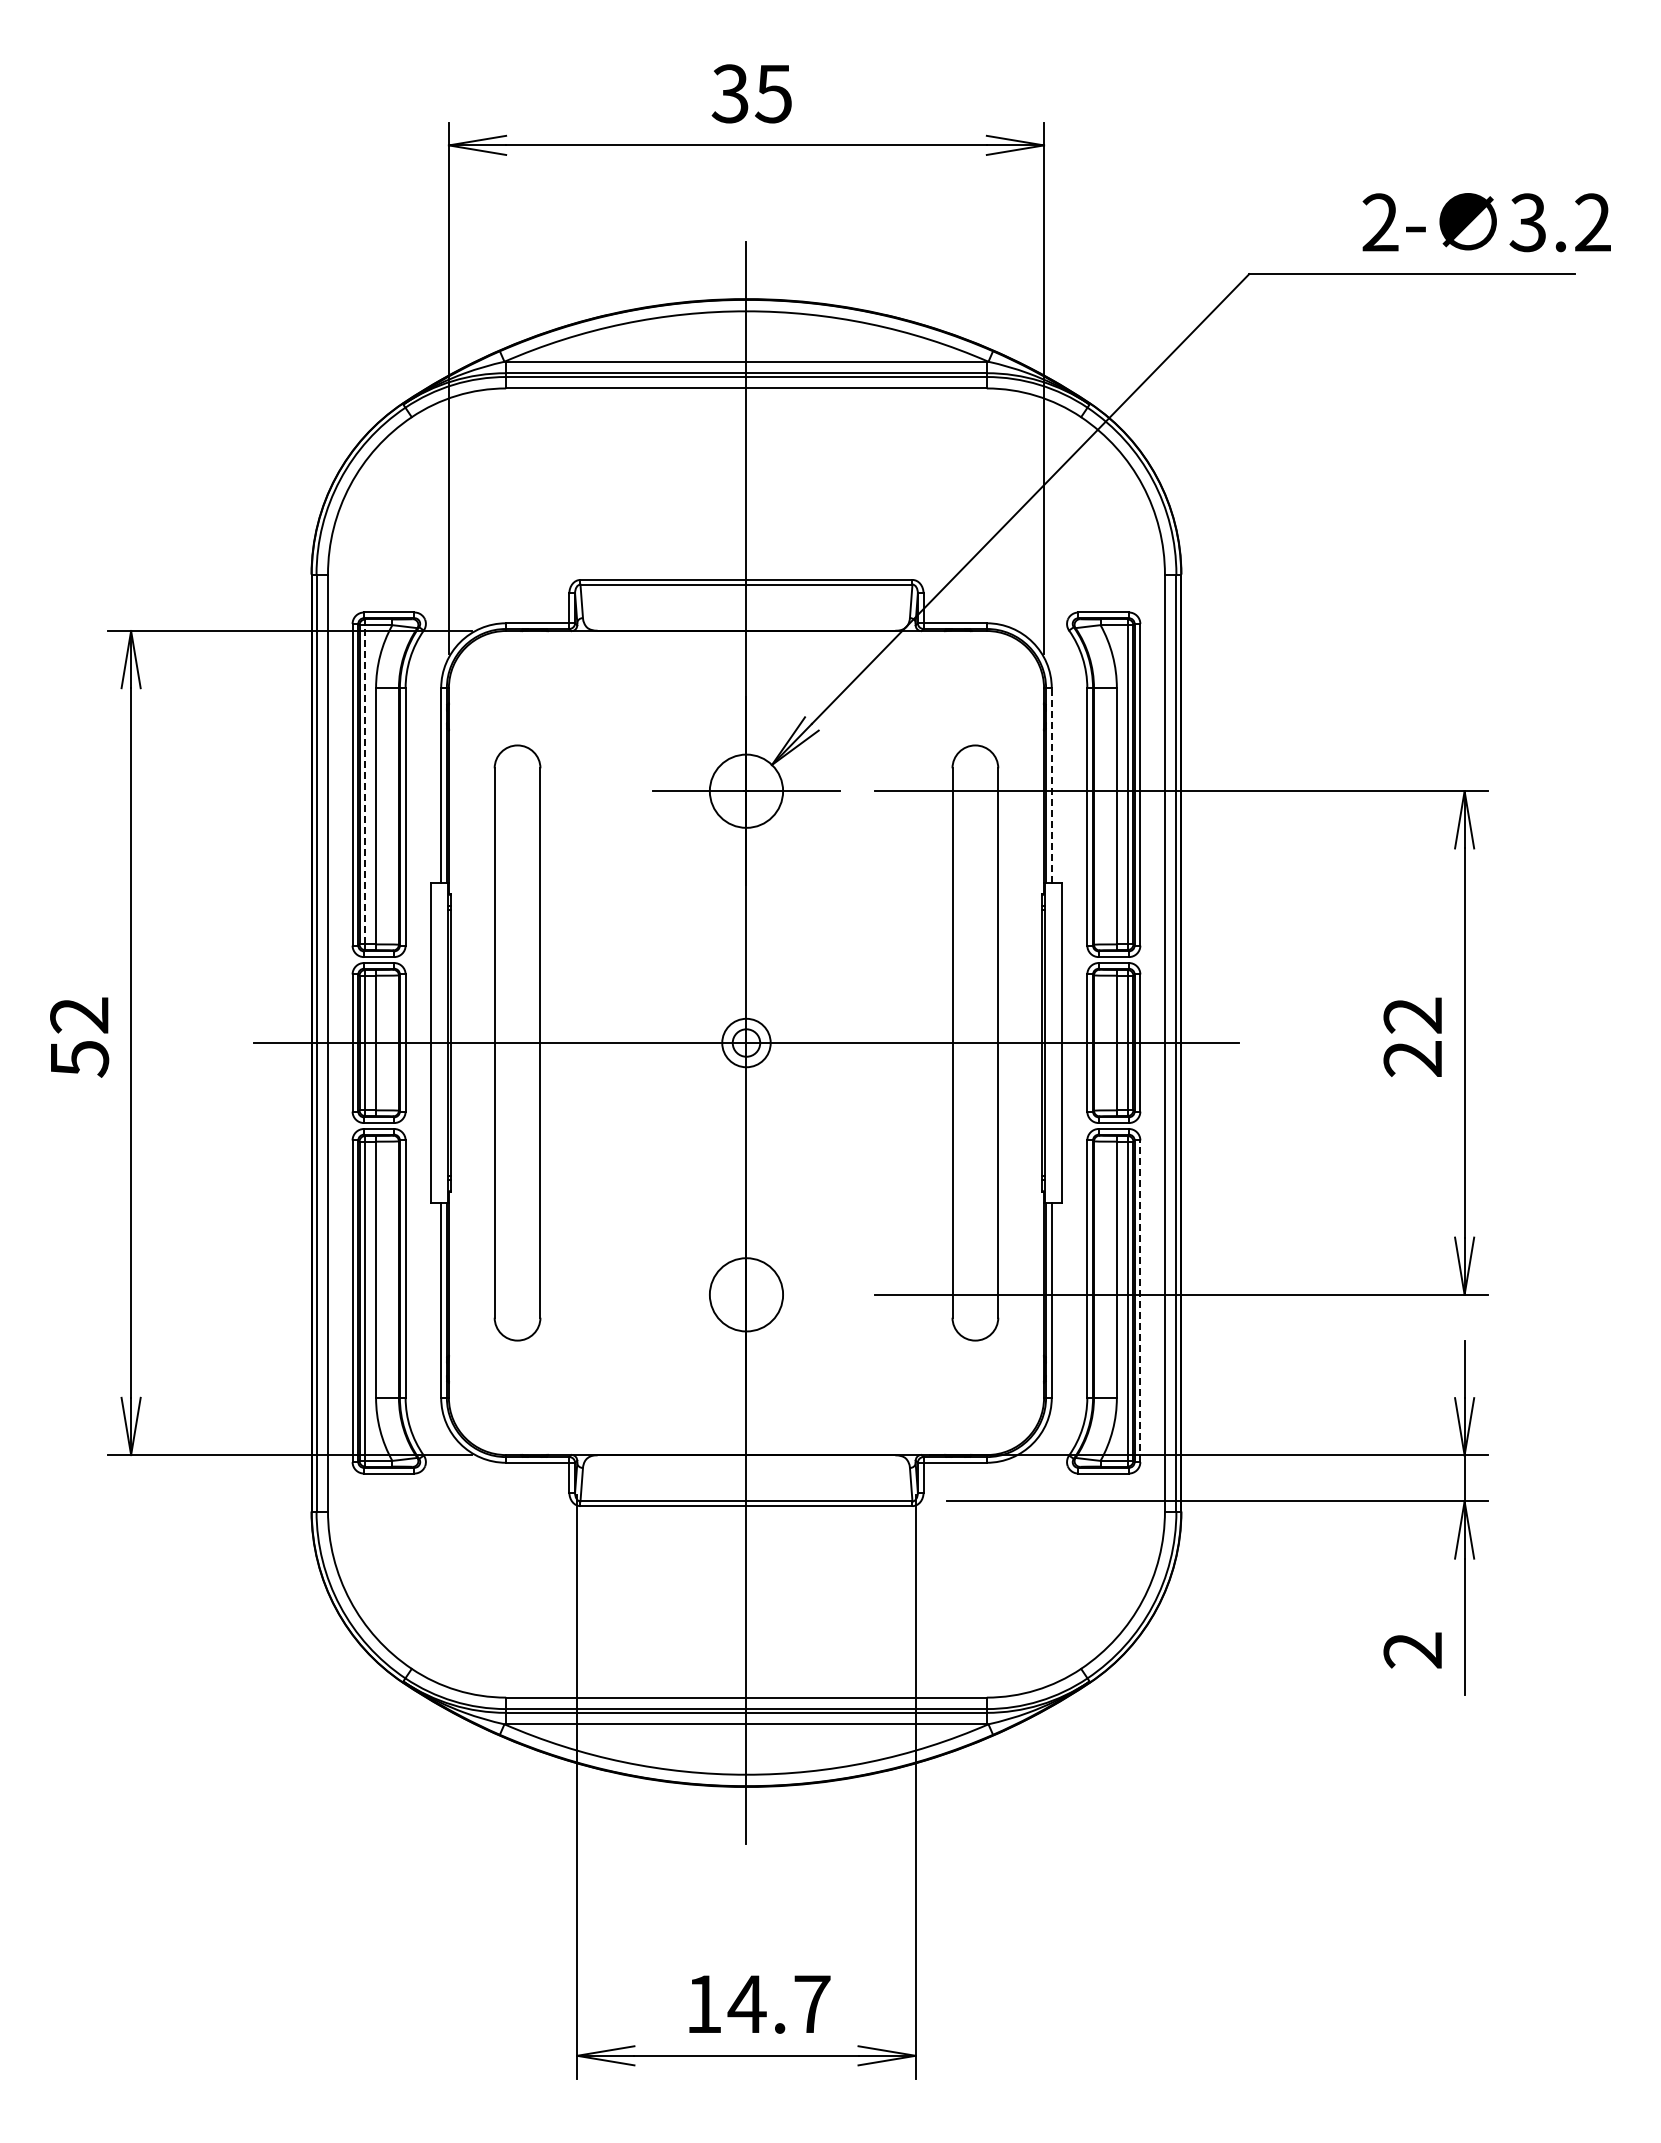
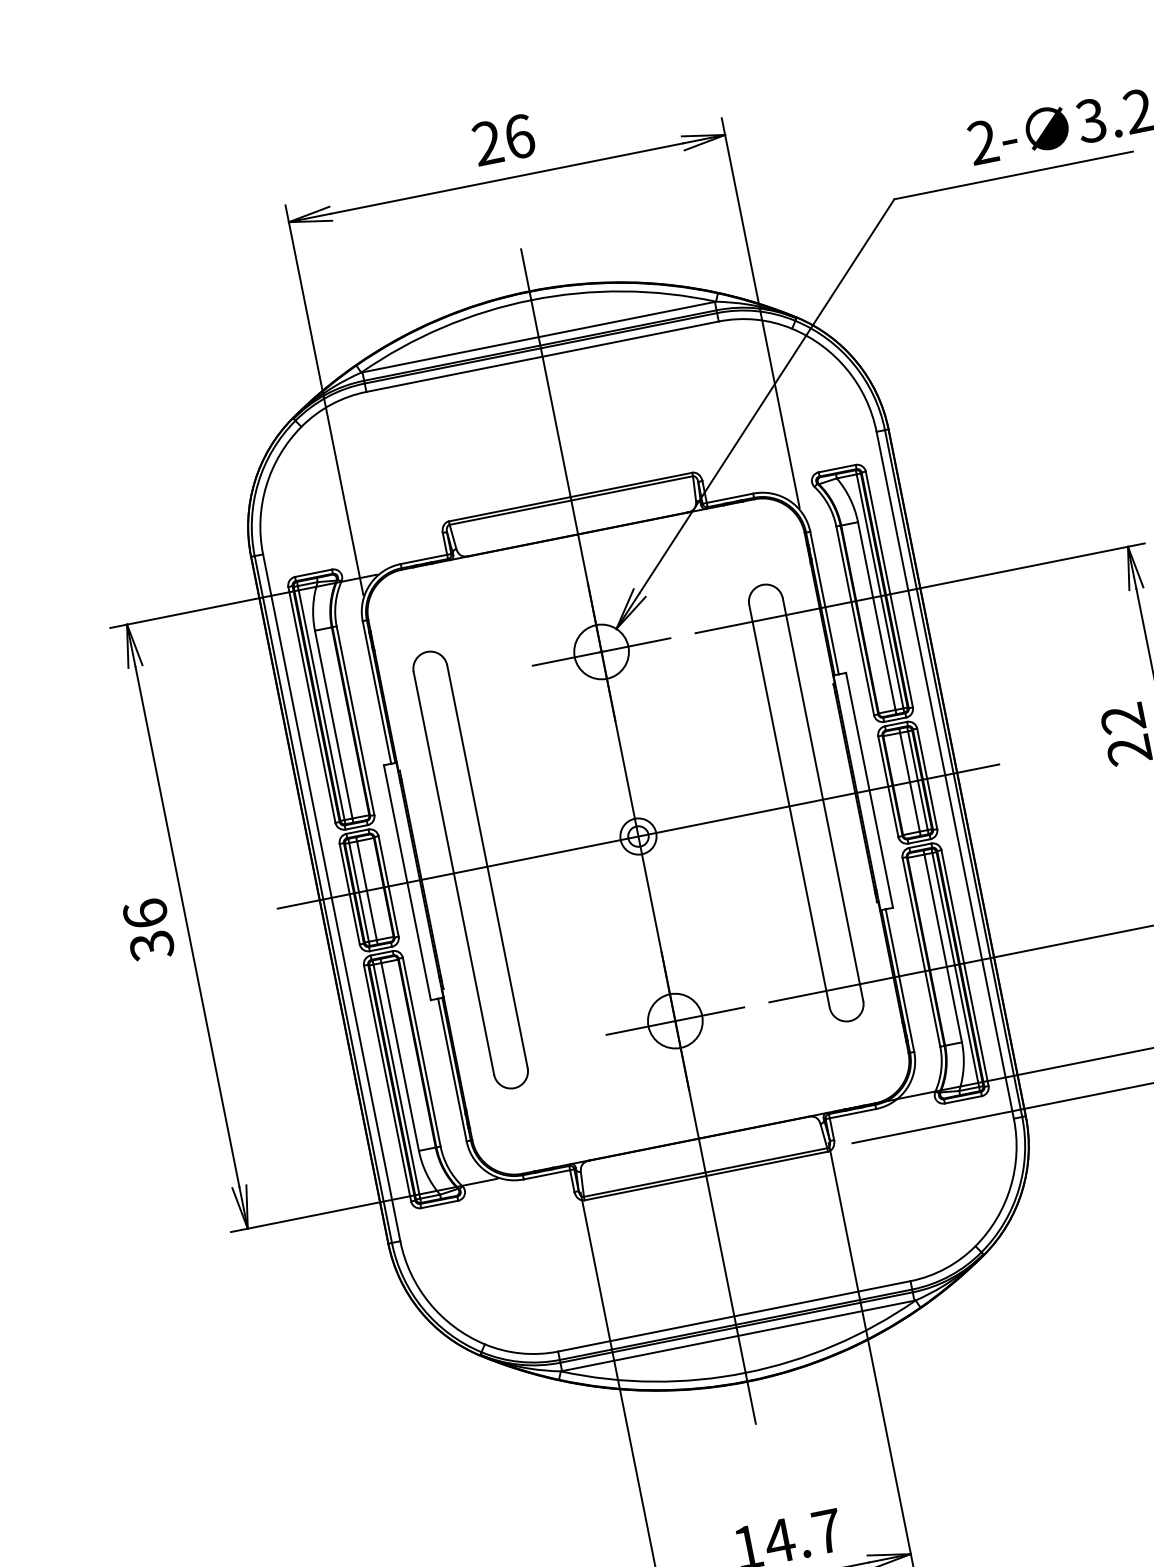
text: (751, 93) -> (503, 139), 35 -> 26
line: (365, 784) -> (321, 702), dashed -> solid
line: (1051, 785) -> (824, 603), dashed -> solid
text: (79, 1037) -> (148, 930), 52 -> 36
line: (746, 1294) -> (675, 1020), added
line: (1140, 1301) -> (965, 968), dashed -> solid

